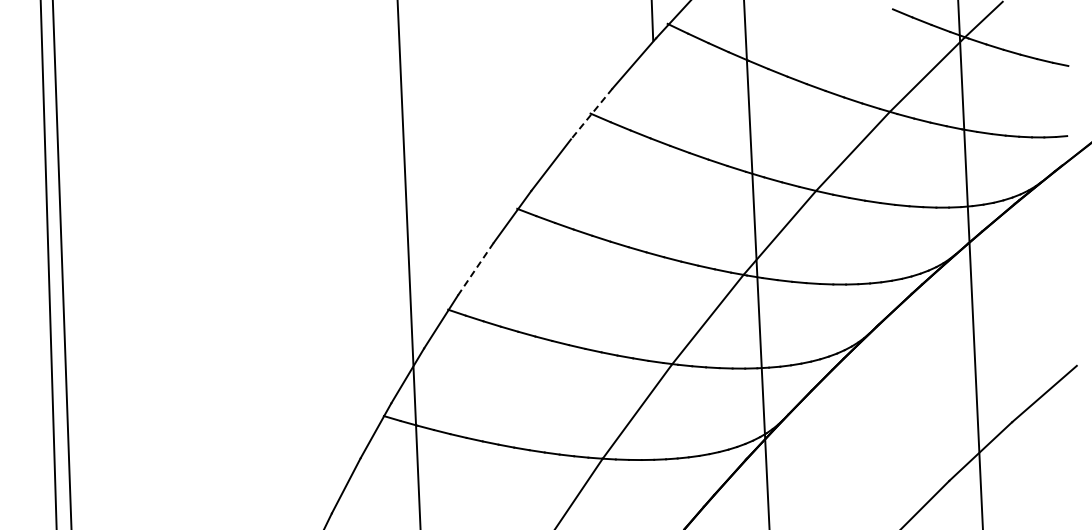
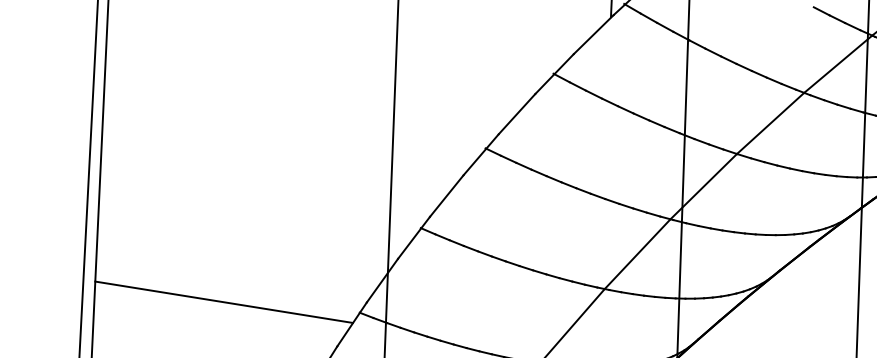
line: (591, 113) -> (554, 73), dashed -> solid
line: (475, 269) -> (446, 196), dashed -> solid
line: (221, 416) -> (223, 301), added

